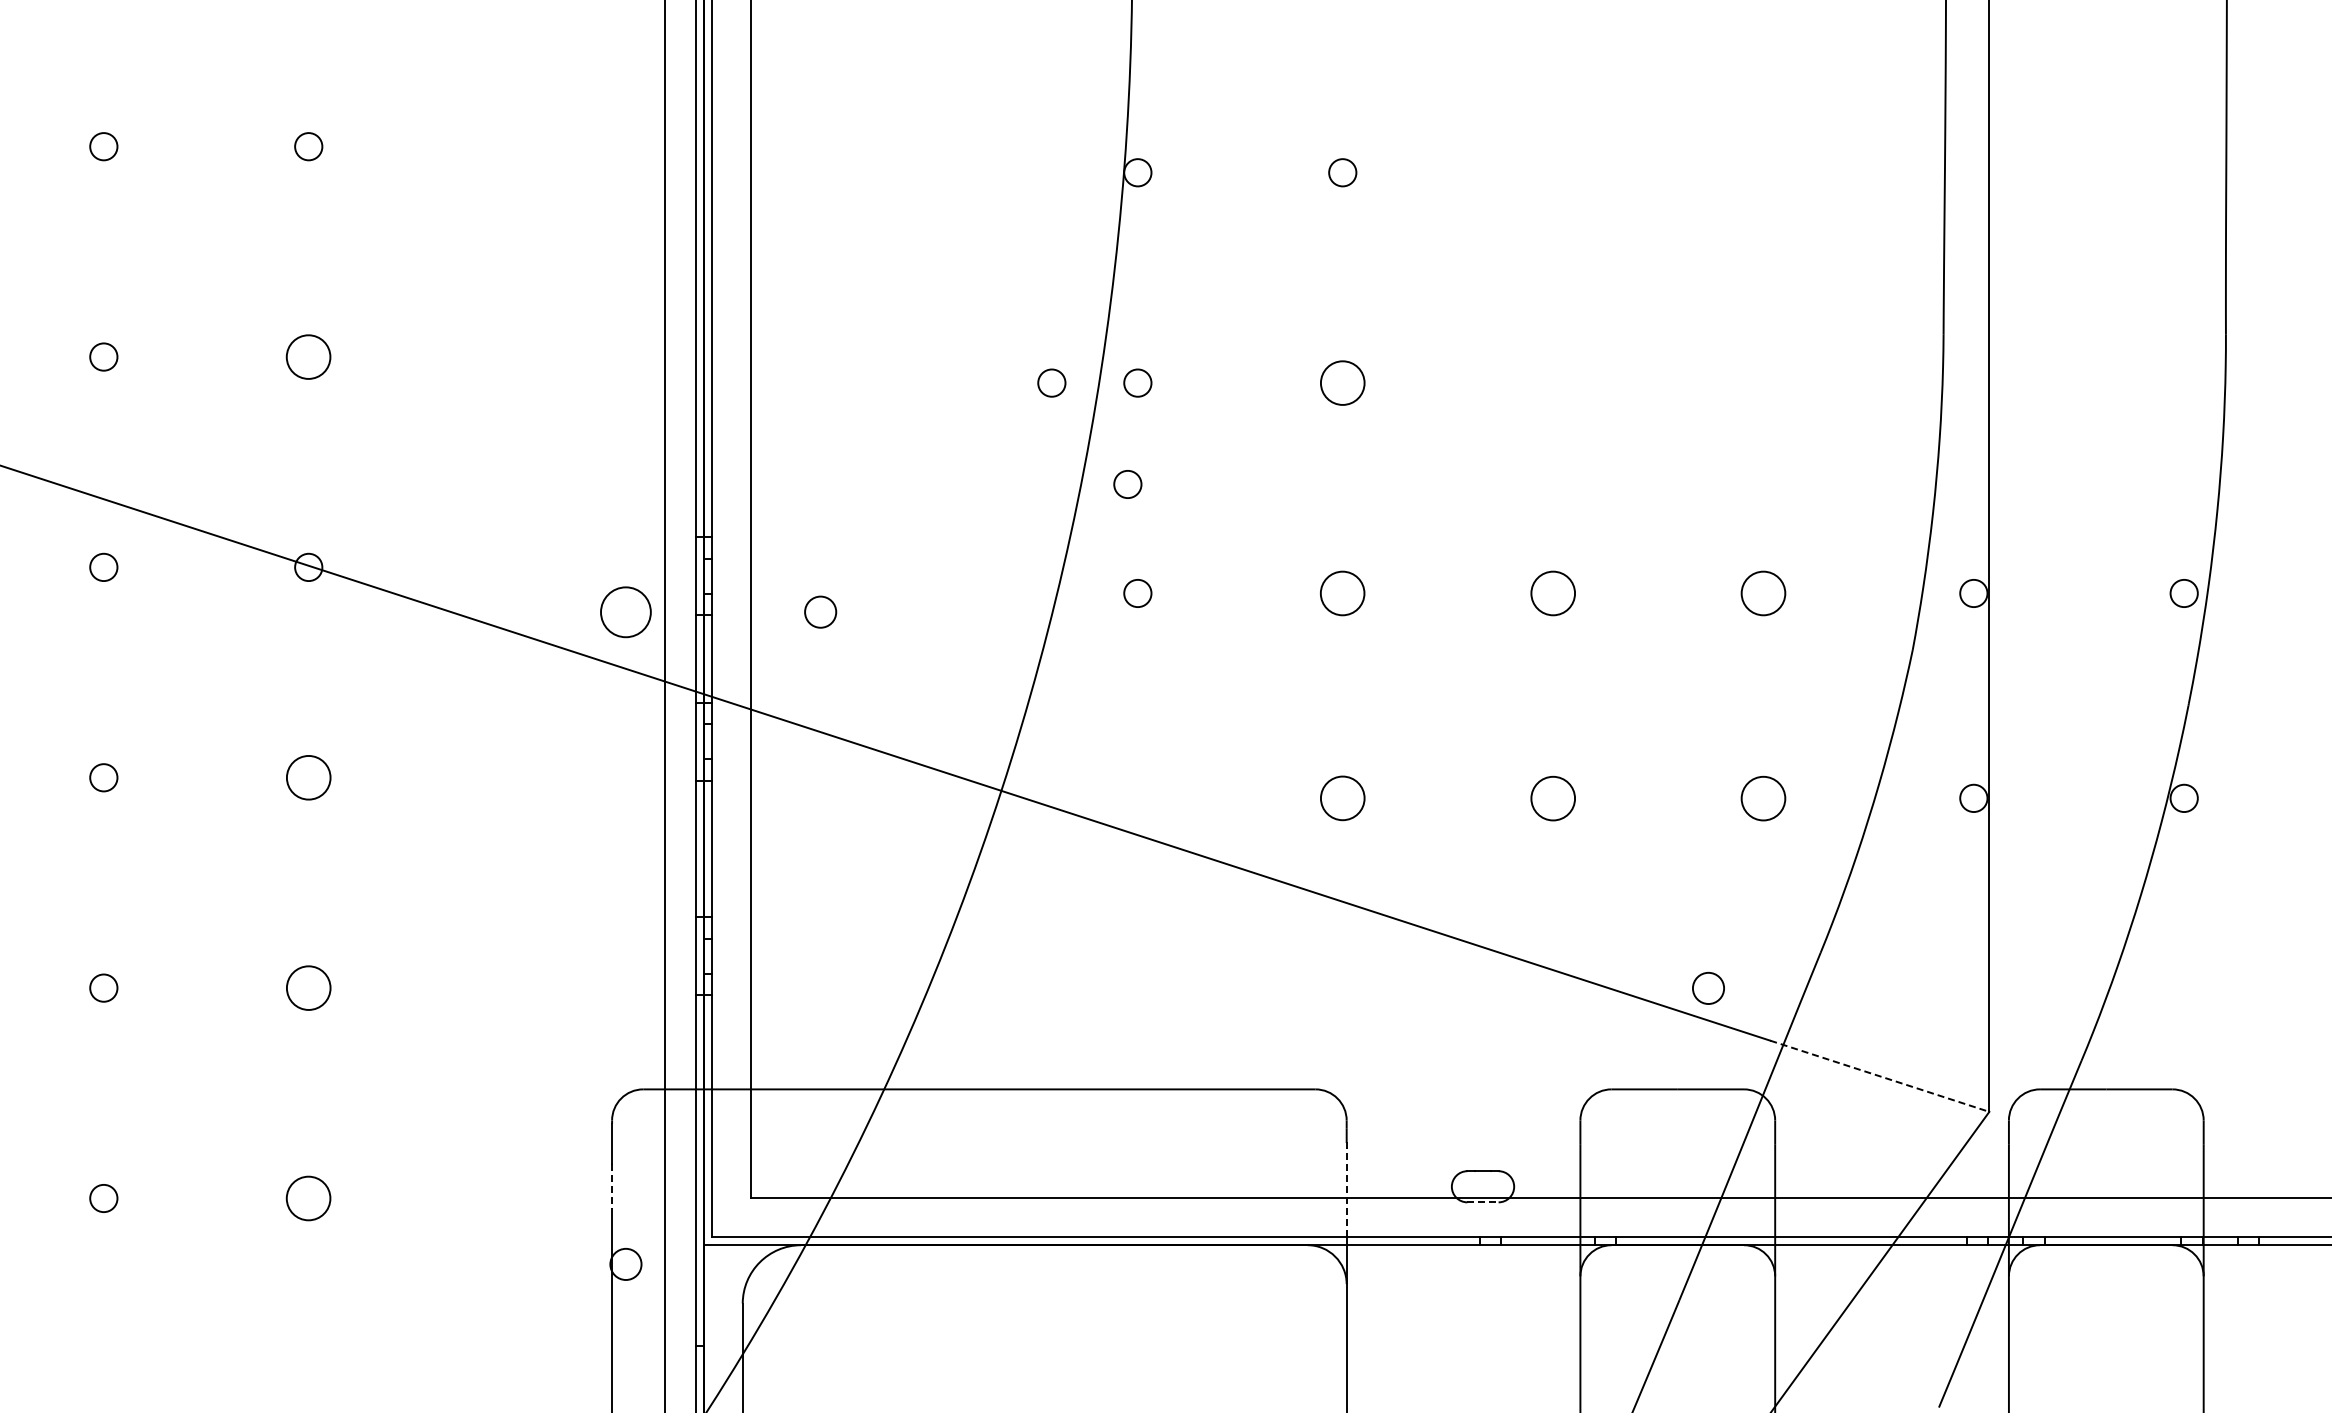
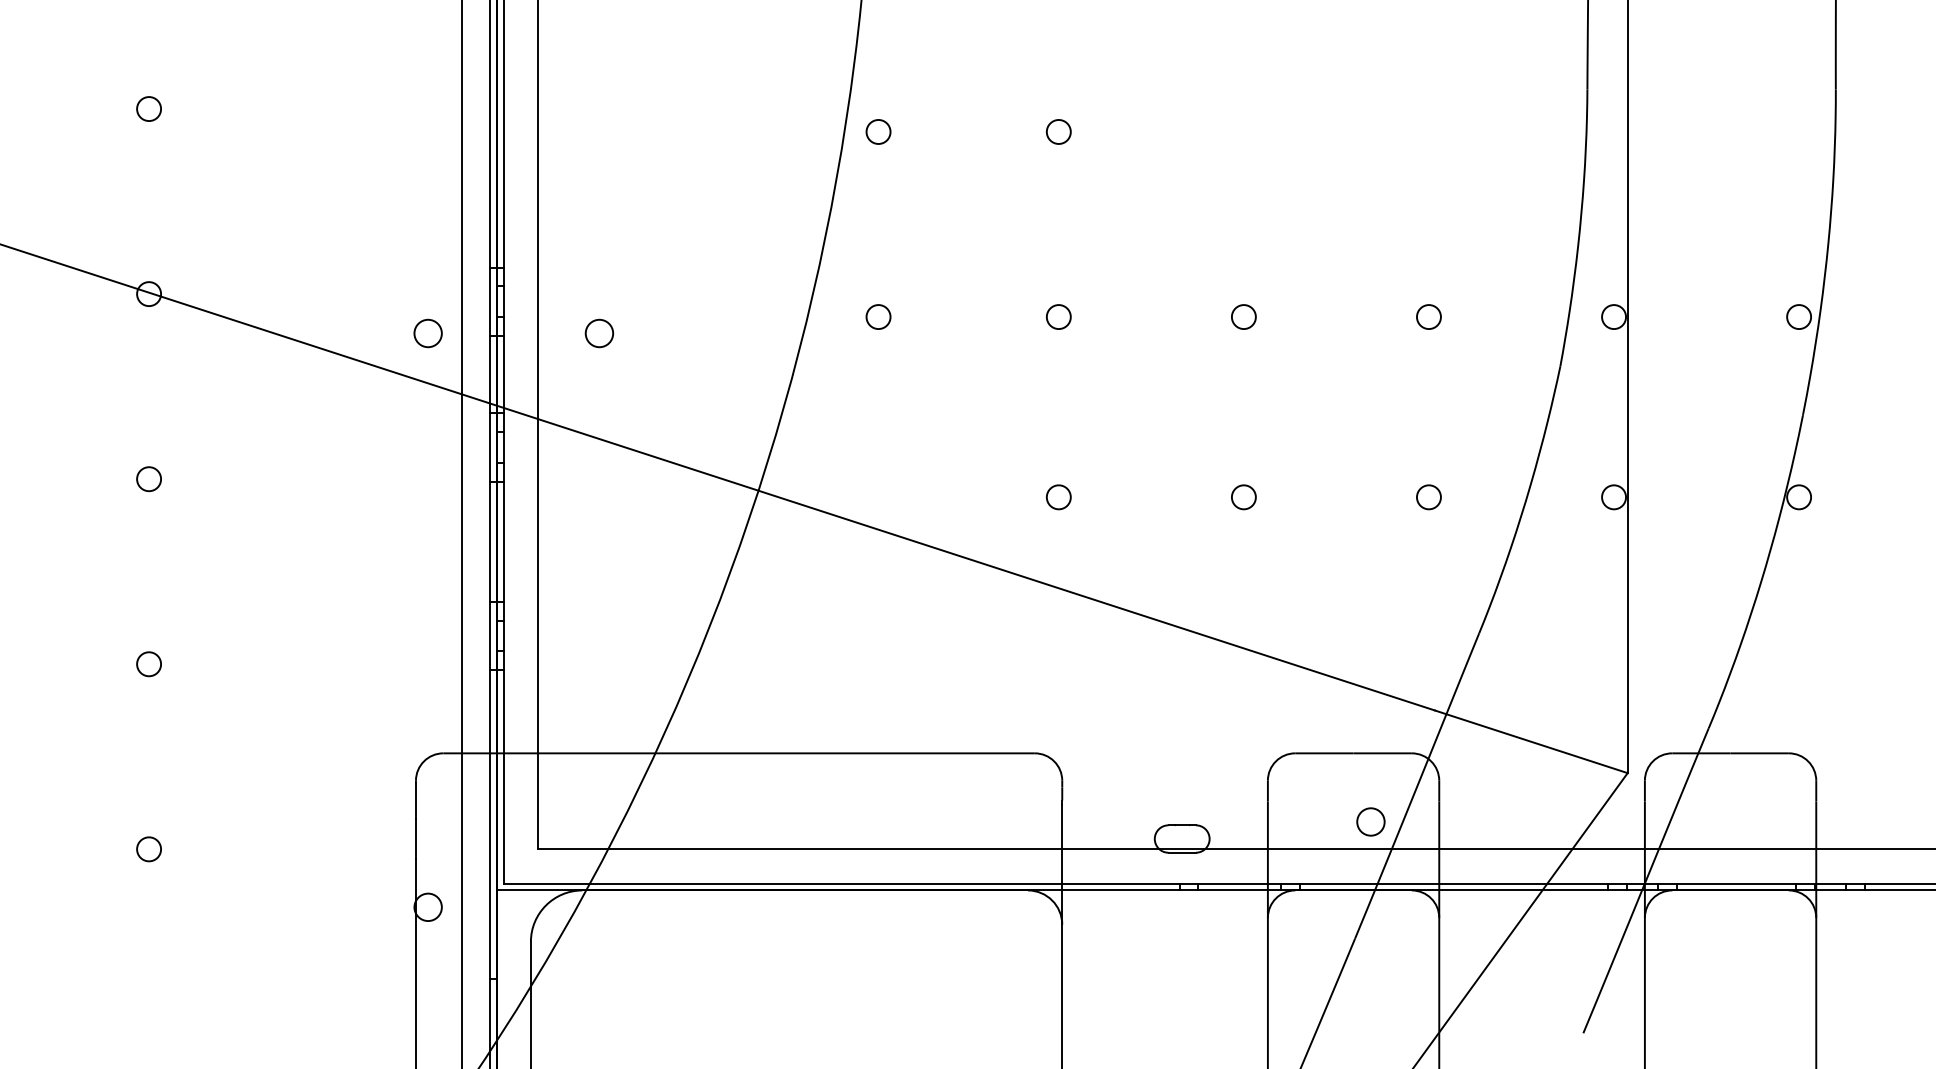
circle: (308, 356) -> (148, 108), size x0.62
circle: (1051, 382) -> (802, 131), removed
circle: (1342, 382) -> (1058, 131), size x0.62
circle: (1127, 484) -> (869, 221), removed
circle: (1342, 593) -> (1058, 317), size x0.62
circle: (1552, 593) -> (1243, 317), size x0.62
circle: (1763, 593) -> (1428, 317), size x0.62
circle: (625, 611) -> (427, 332), size x0.62
circle: (308, 777) -> (148, 478), size x0.62
circle: (1552, 797) -> (1243, 496), size x0.62
circle: (1763, 797) -> (1428, 496), size x0.62
circle: (1342, 798) -> (1058, 497), size x0.62
circle: (308, 987) -> (148, 663), size x0.62
circle: (1708, 988) -> (1370, 822), moved
line: (1880, 1076) -> (1531, 742), dashed -> solid
line: (612, 1186) -> (416, 838), dashed -> solid
line: (1346, 1192) -> (1062, 844), dashed -> solid
circle: (308, 1198) -> (148, 849), size x0.62
line: (1483, 1202) -> (1182, 852), dashed -> solid

